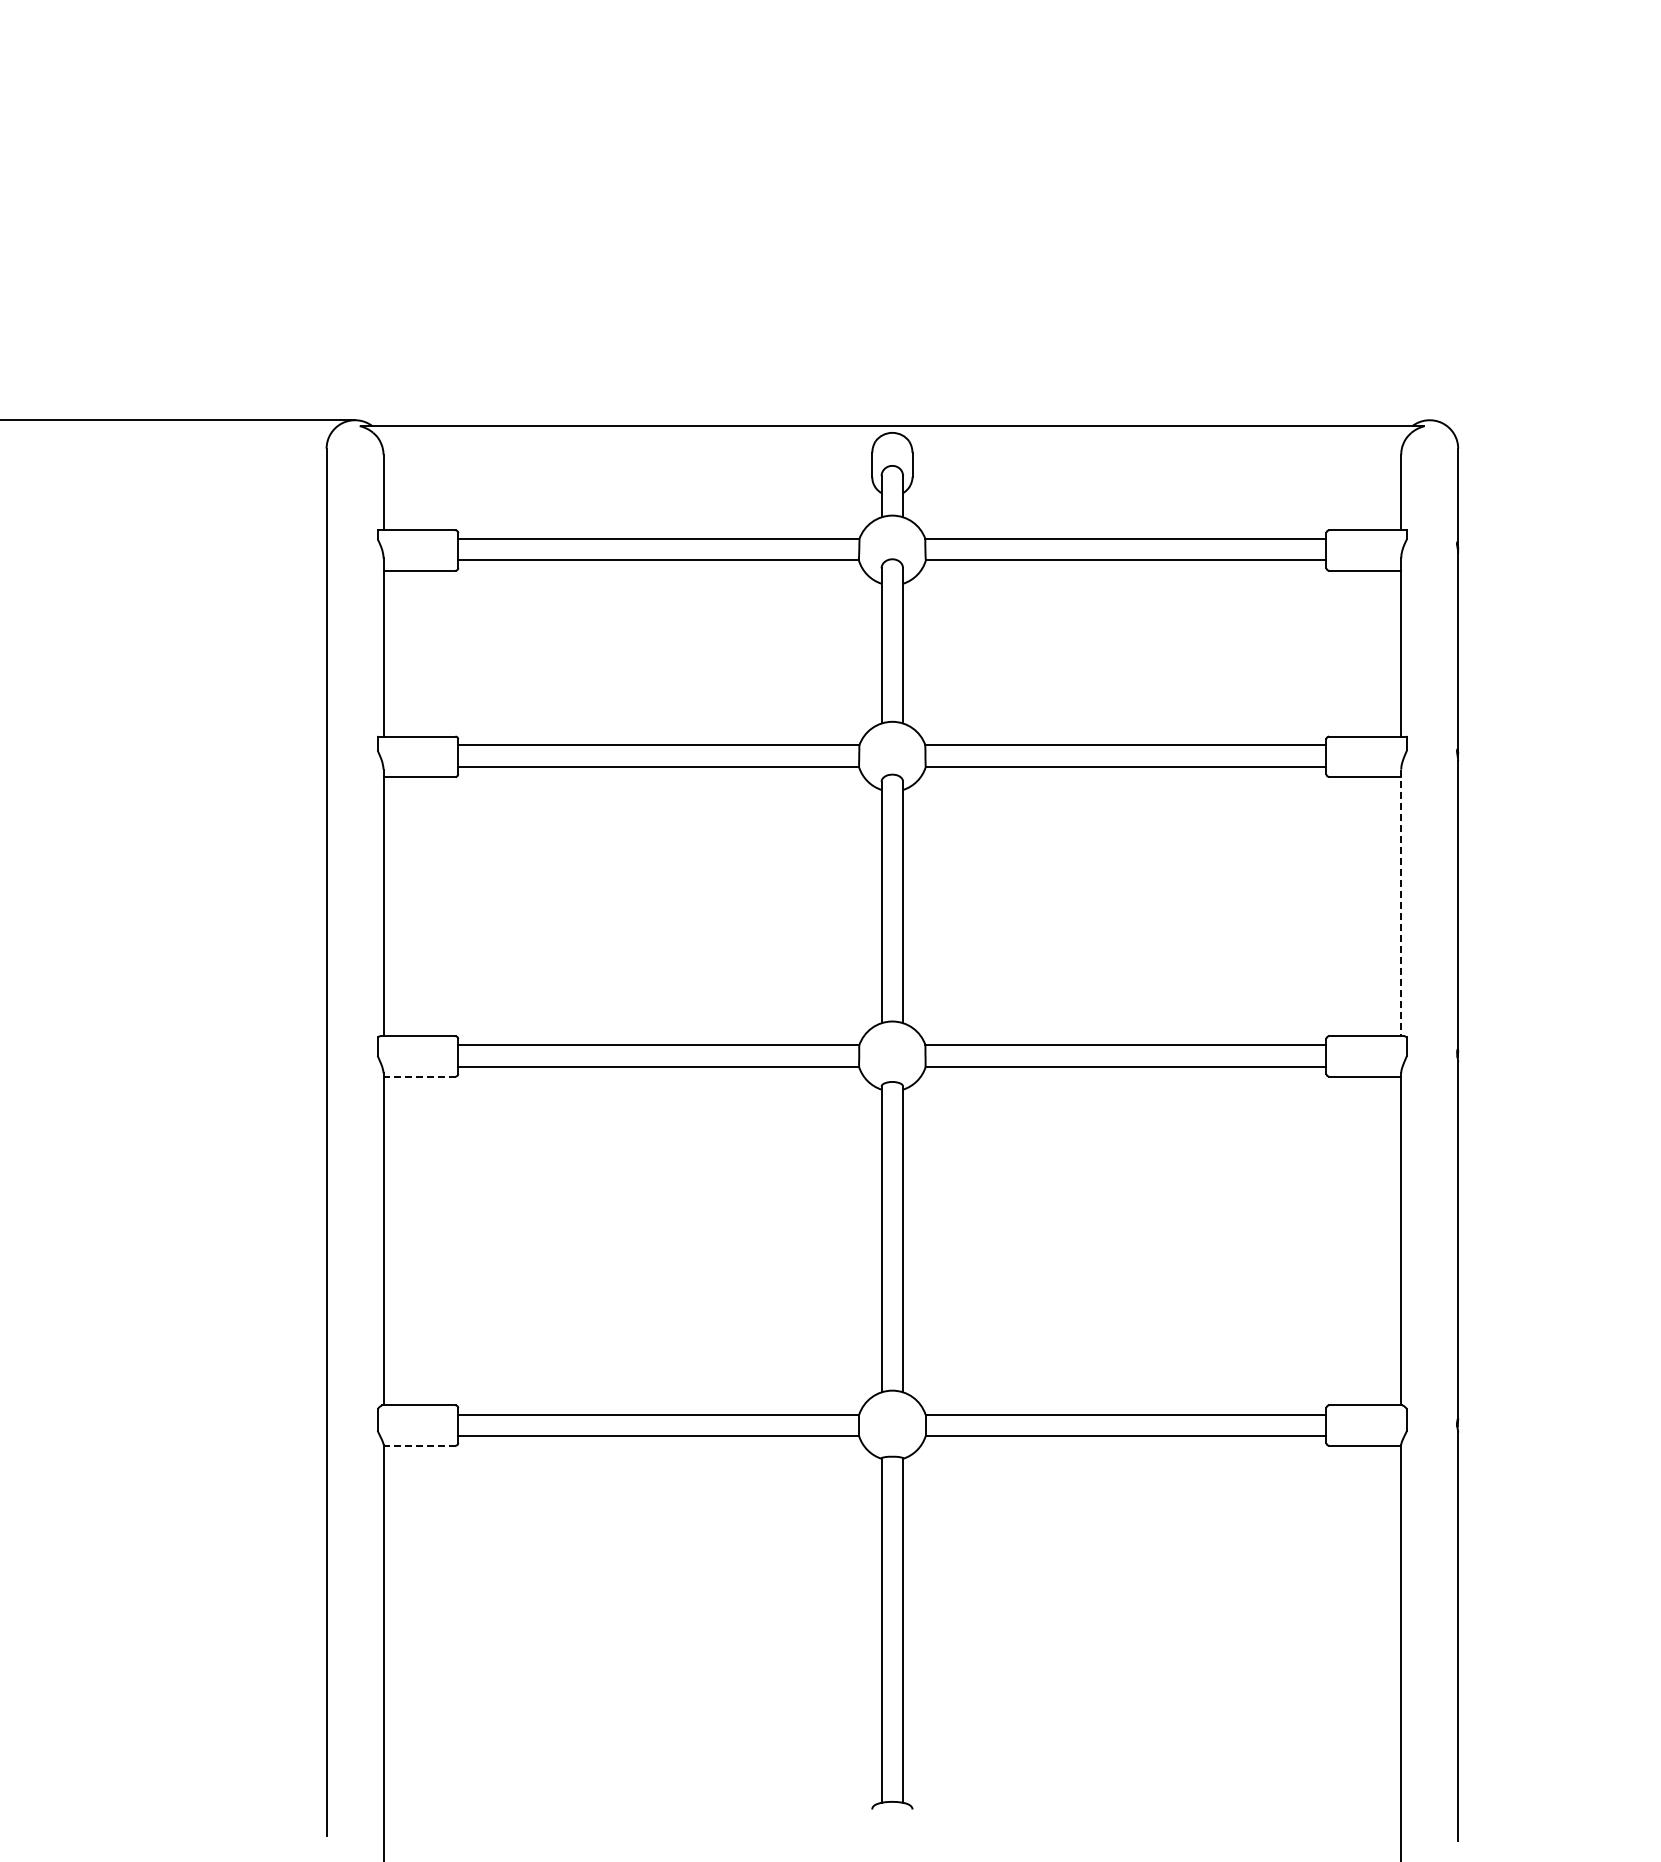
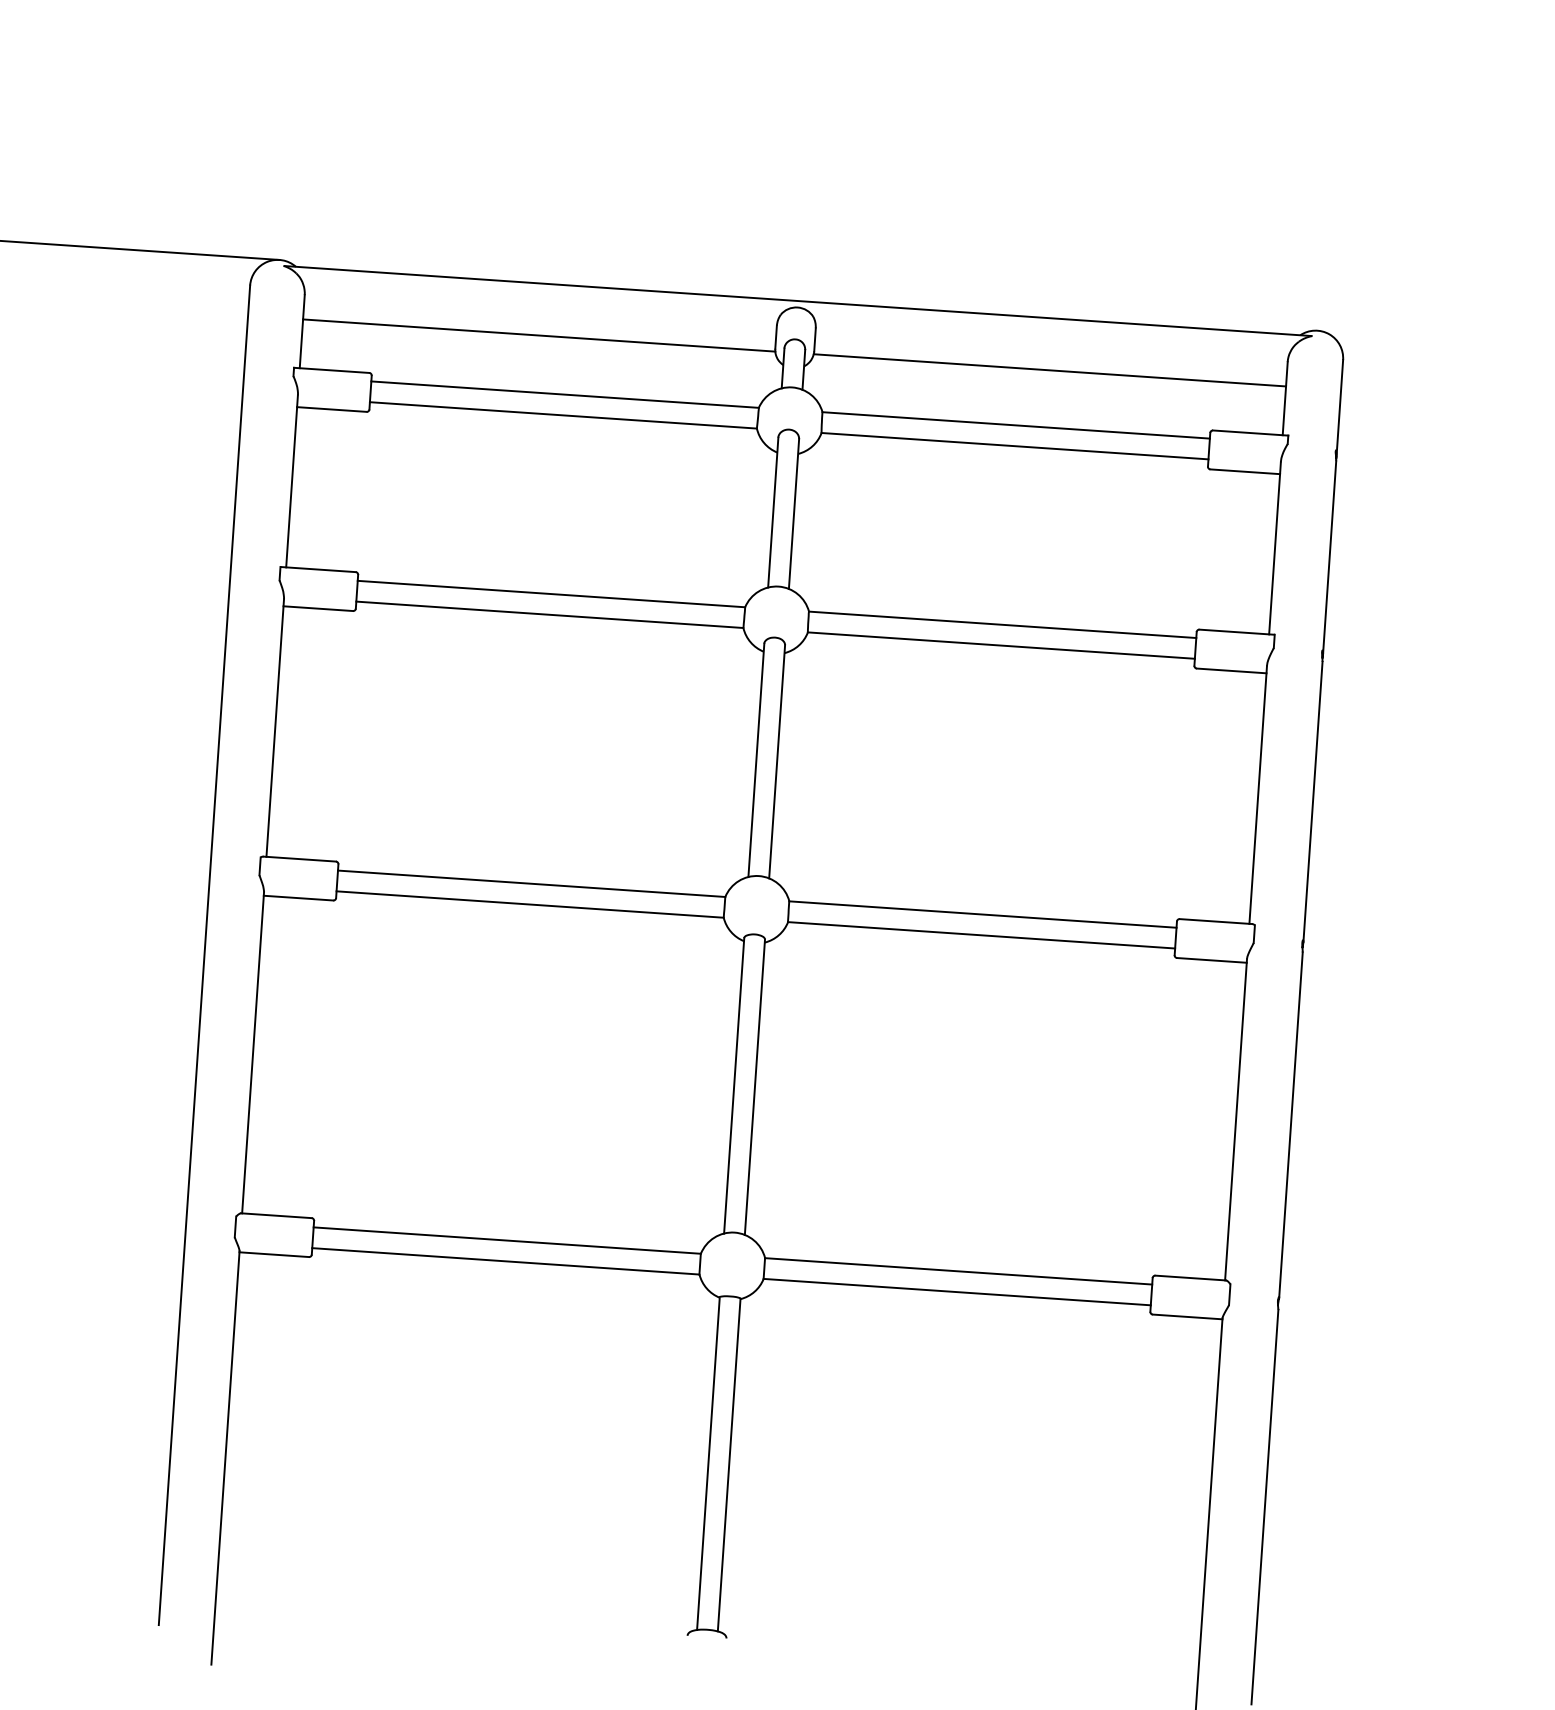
line: (627, 479) -> (538, 335), added
line: (1156, 479) -> (1049, 369), added
line: (1401, 903) -> (1258, 795), dashed -> solid
line: (419, 1076) -> (298, 898), dashed -> solid
line: (419, 1445) -> (274, 1254), dashed -> solid

